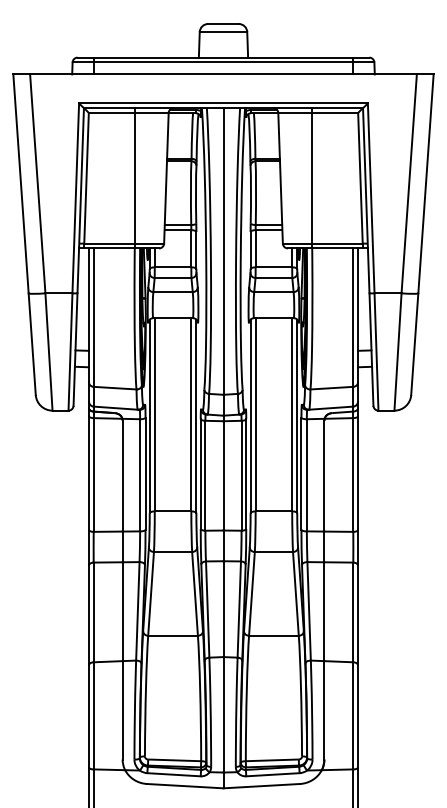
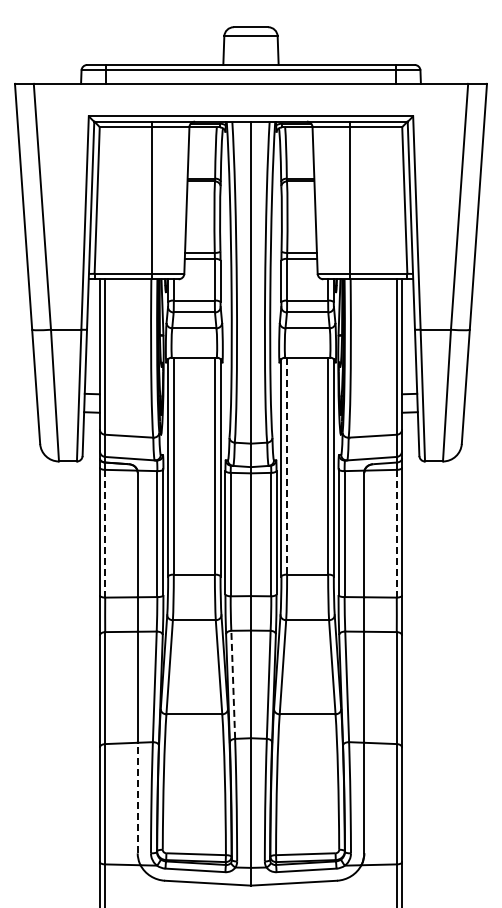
line: (255, 415) -> (287, 466), solid -> dashed
line: (93, 474) -> (105, 533), solid -> dashed
line: (353, 474) -> (396, 533), solid -> dashed
line: (207, 609) -> (233, 684), solid -> dashed
line: (122, 709) -> (137, 797), solid -> dashed

